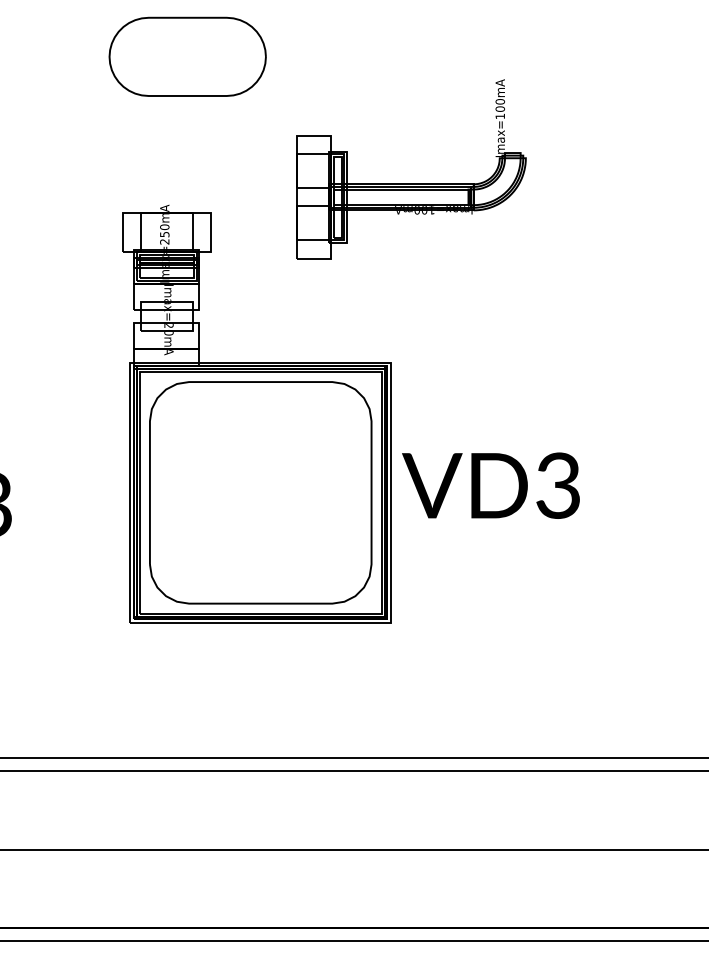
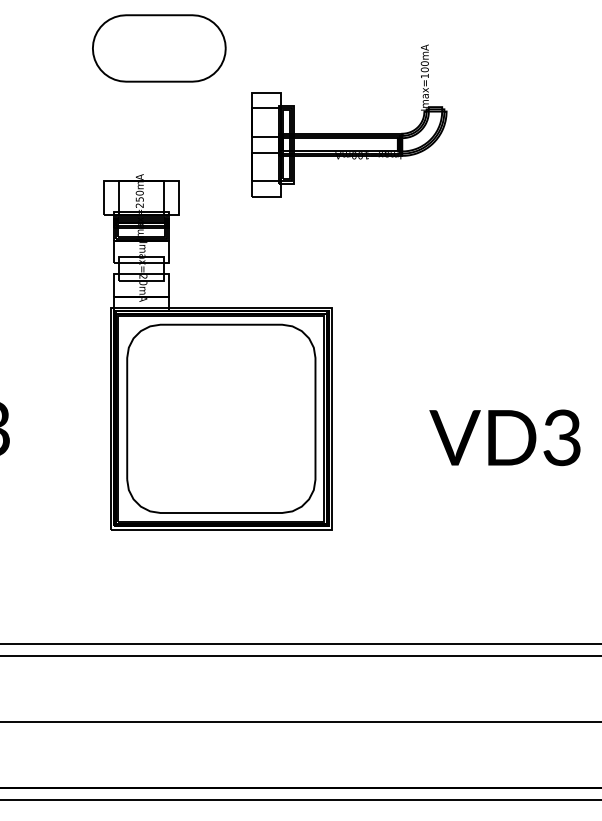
part: (411, 184) -> (349, 133), moved
text: (490, 485) -> (504, 437), moved

